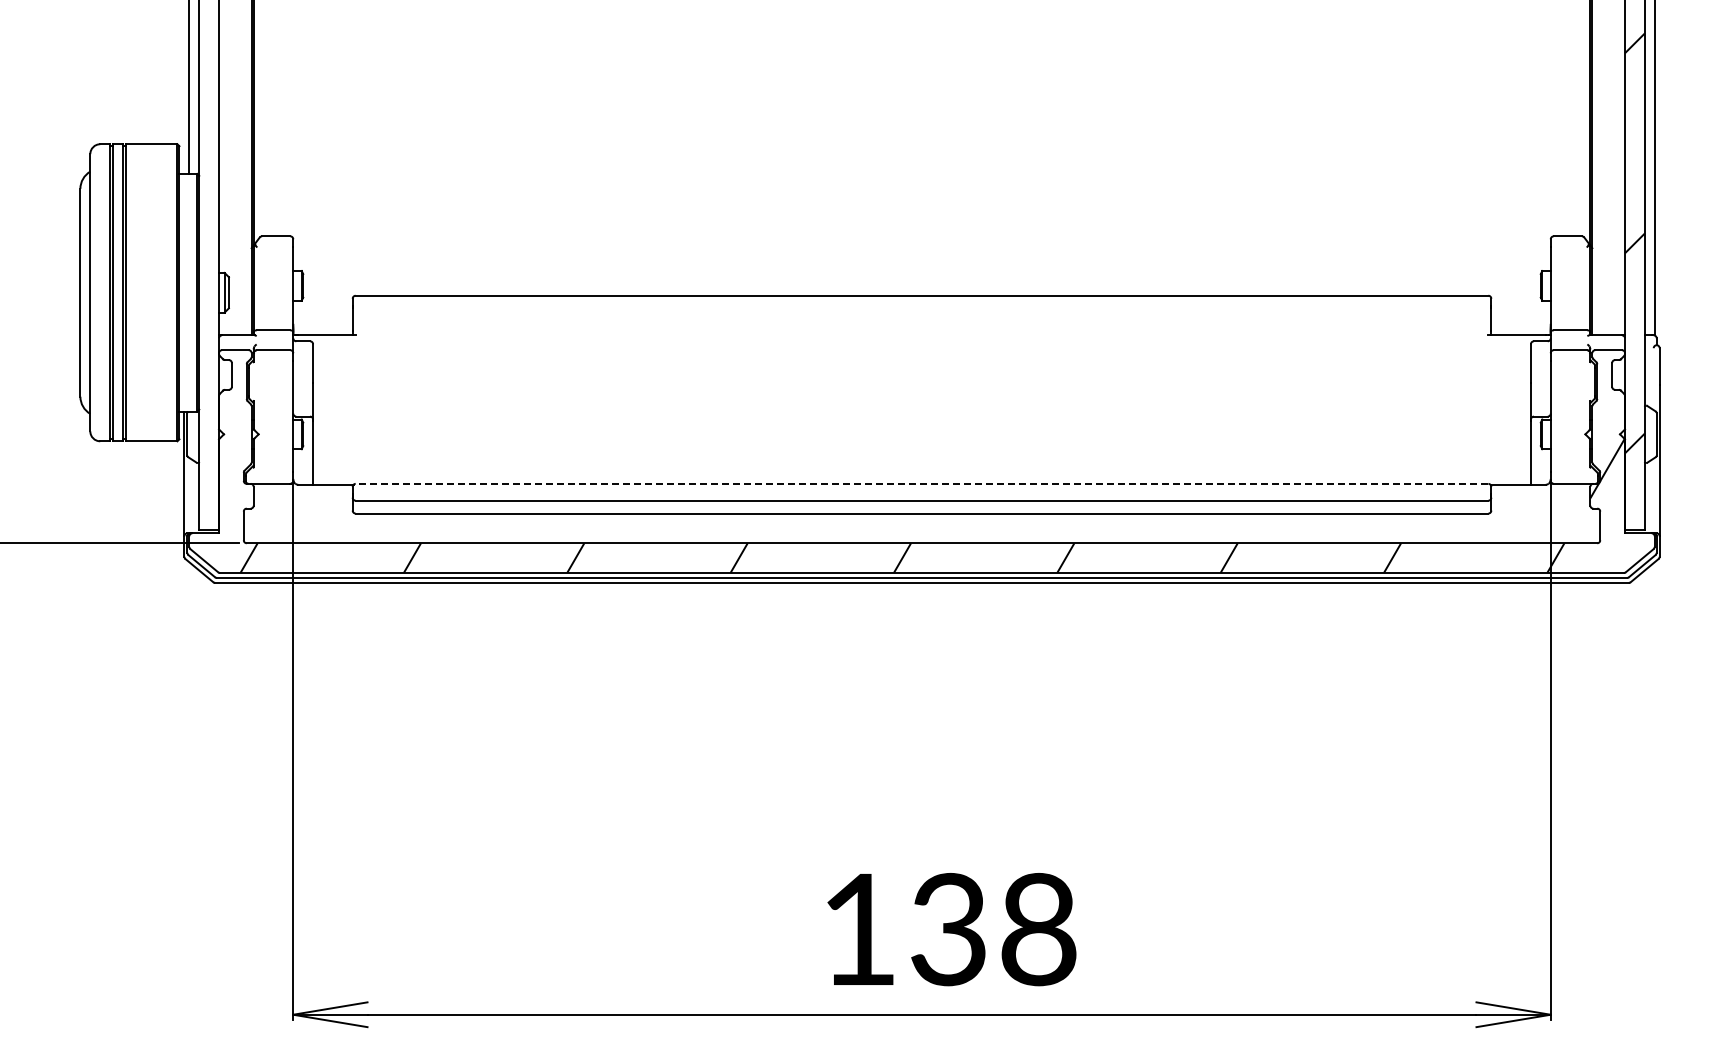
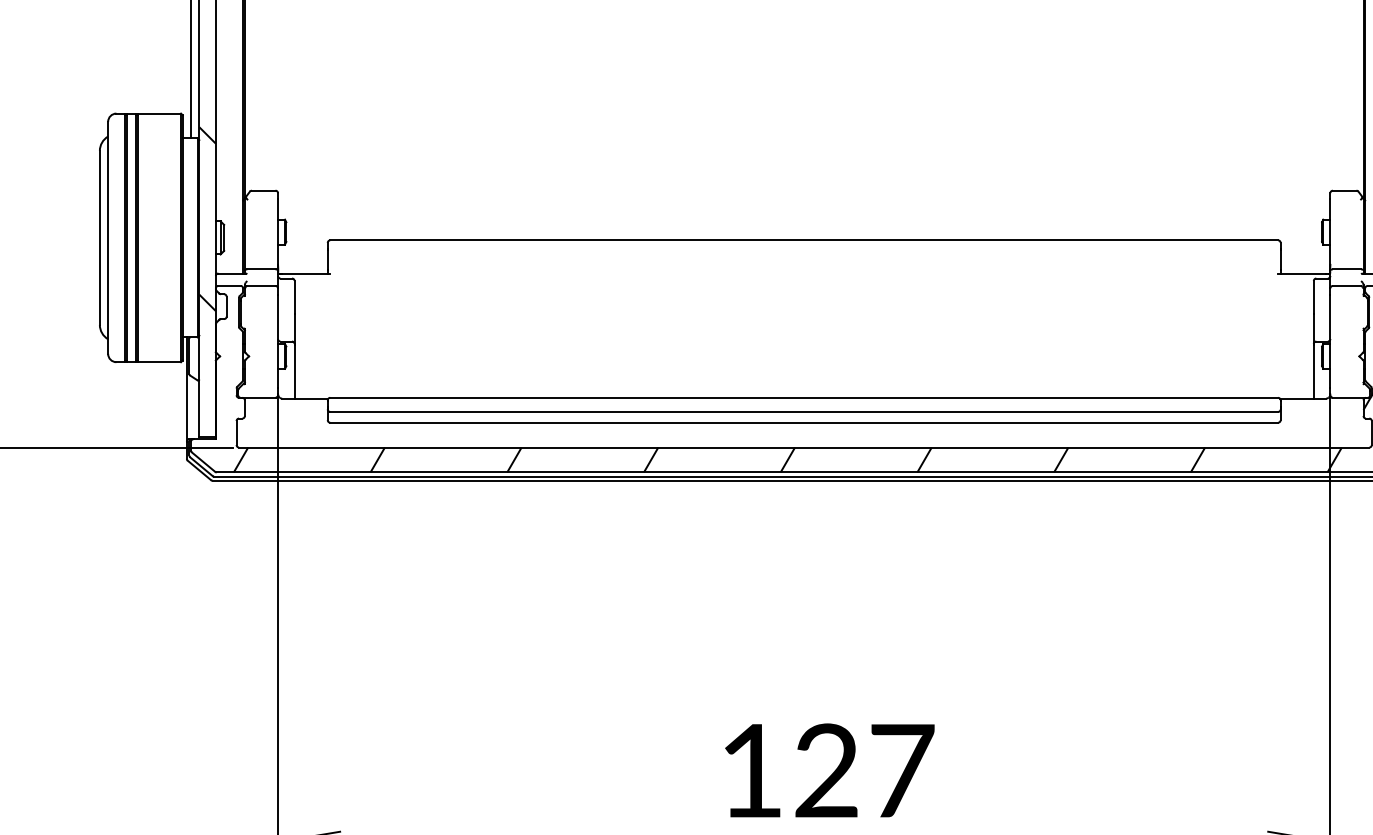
hatch: (209, 270) -> (207, 219), added
line: (921, 483) -> (803, 397), dashed -> solid
text: (994, 929) -> (864, 770), 138 -> 127

